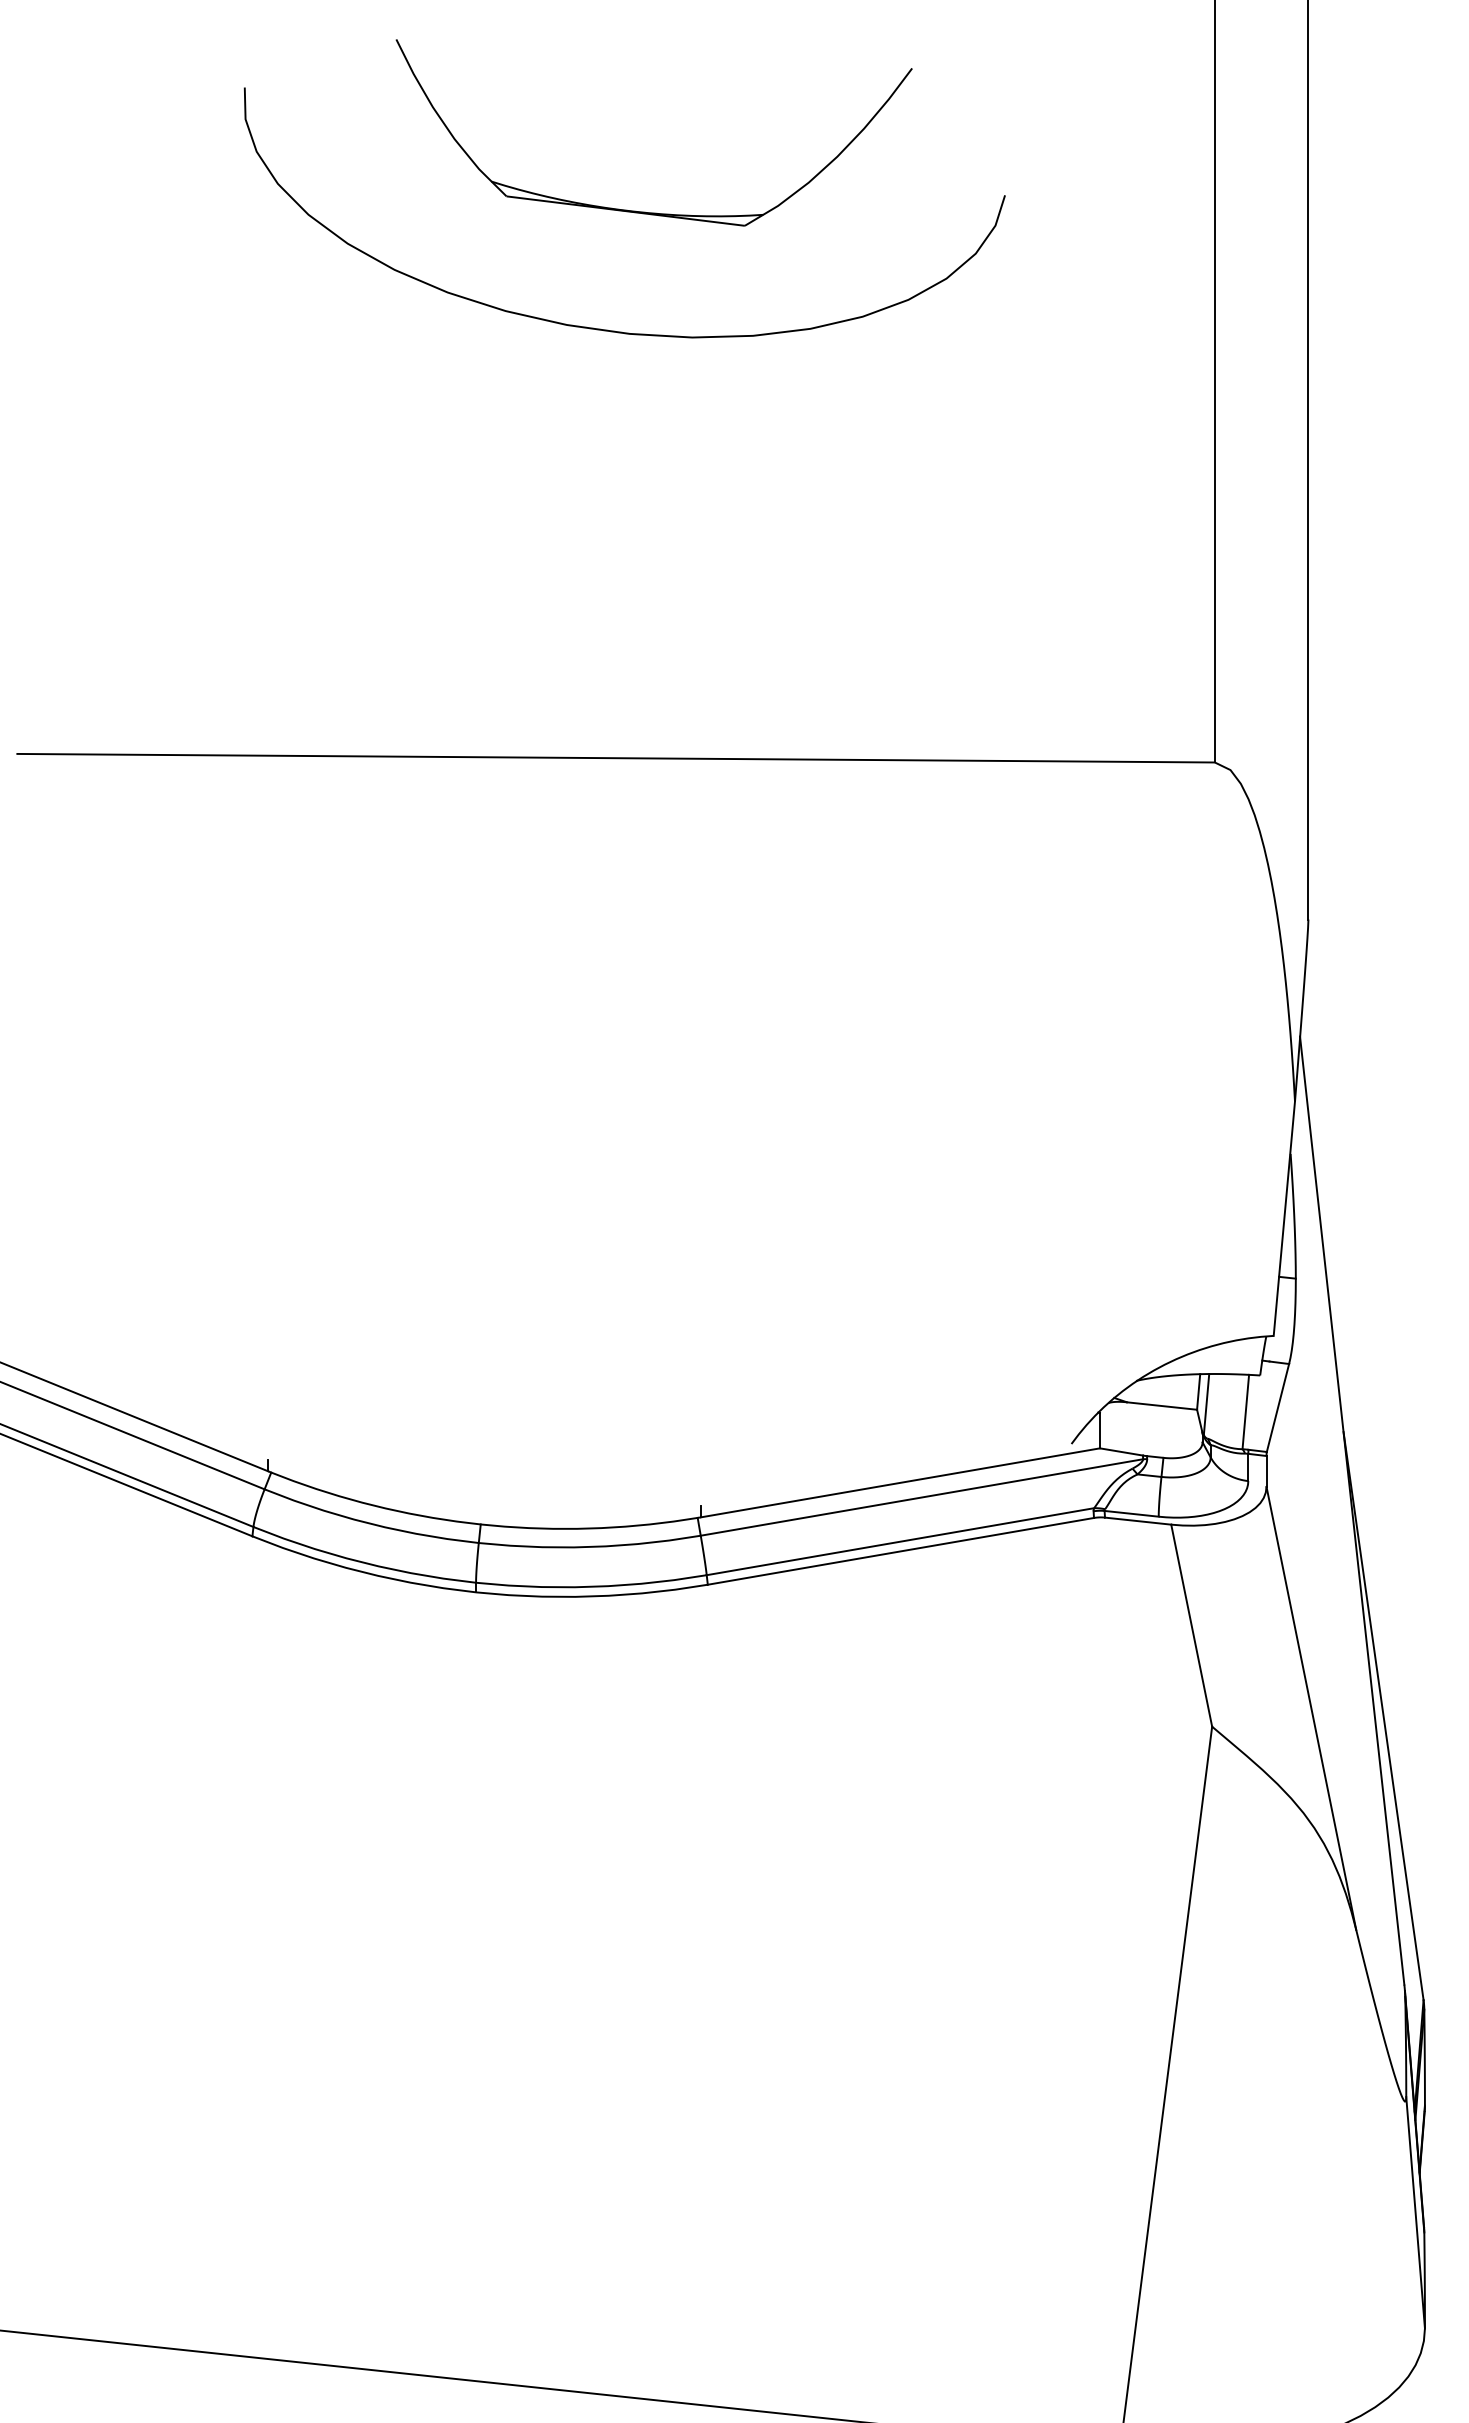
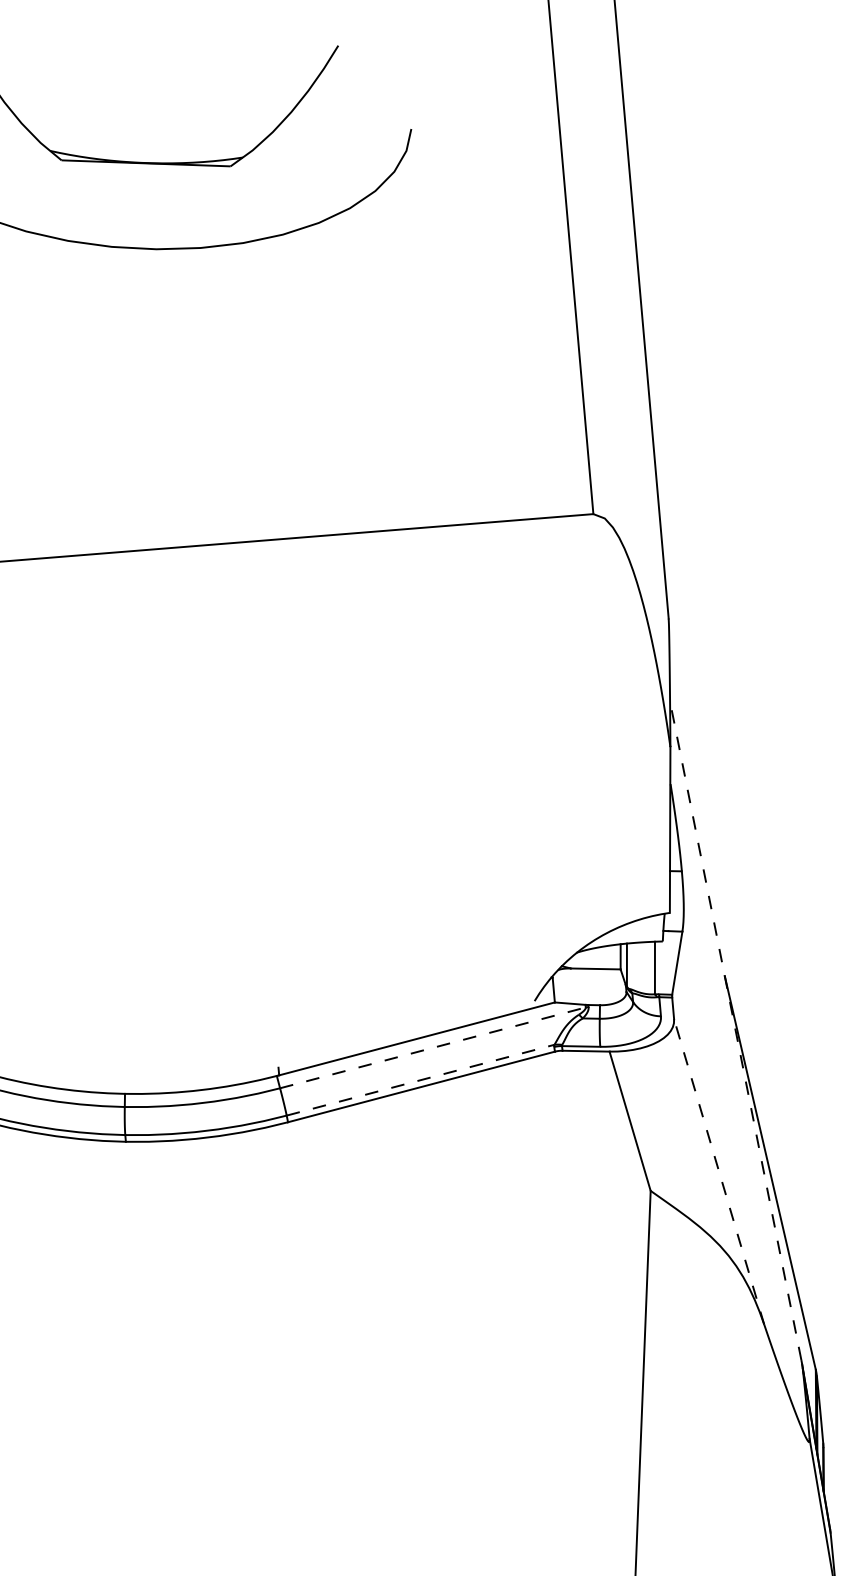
line: (922, 1497) -> (433, 1047), solid -> dashed
line: (1352, 1510) -> (735, 1030), solid -> dashed
line: (900, 1541) -> (420, 1080), solid -> dashed
line: (1311, 1707) -> (719, 1171), solid -> dashed

